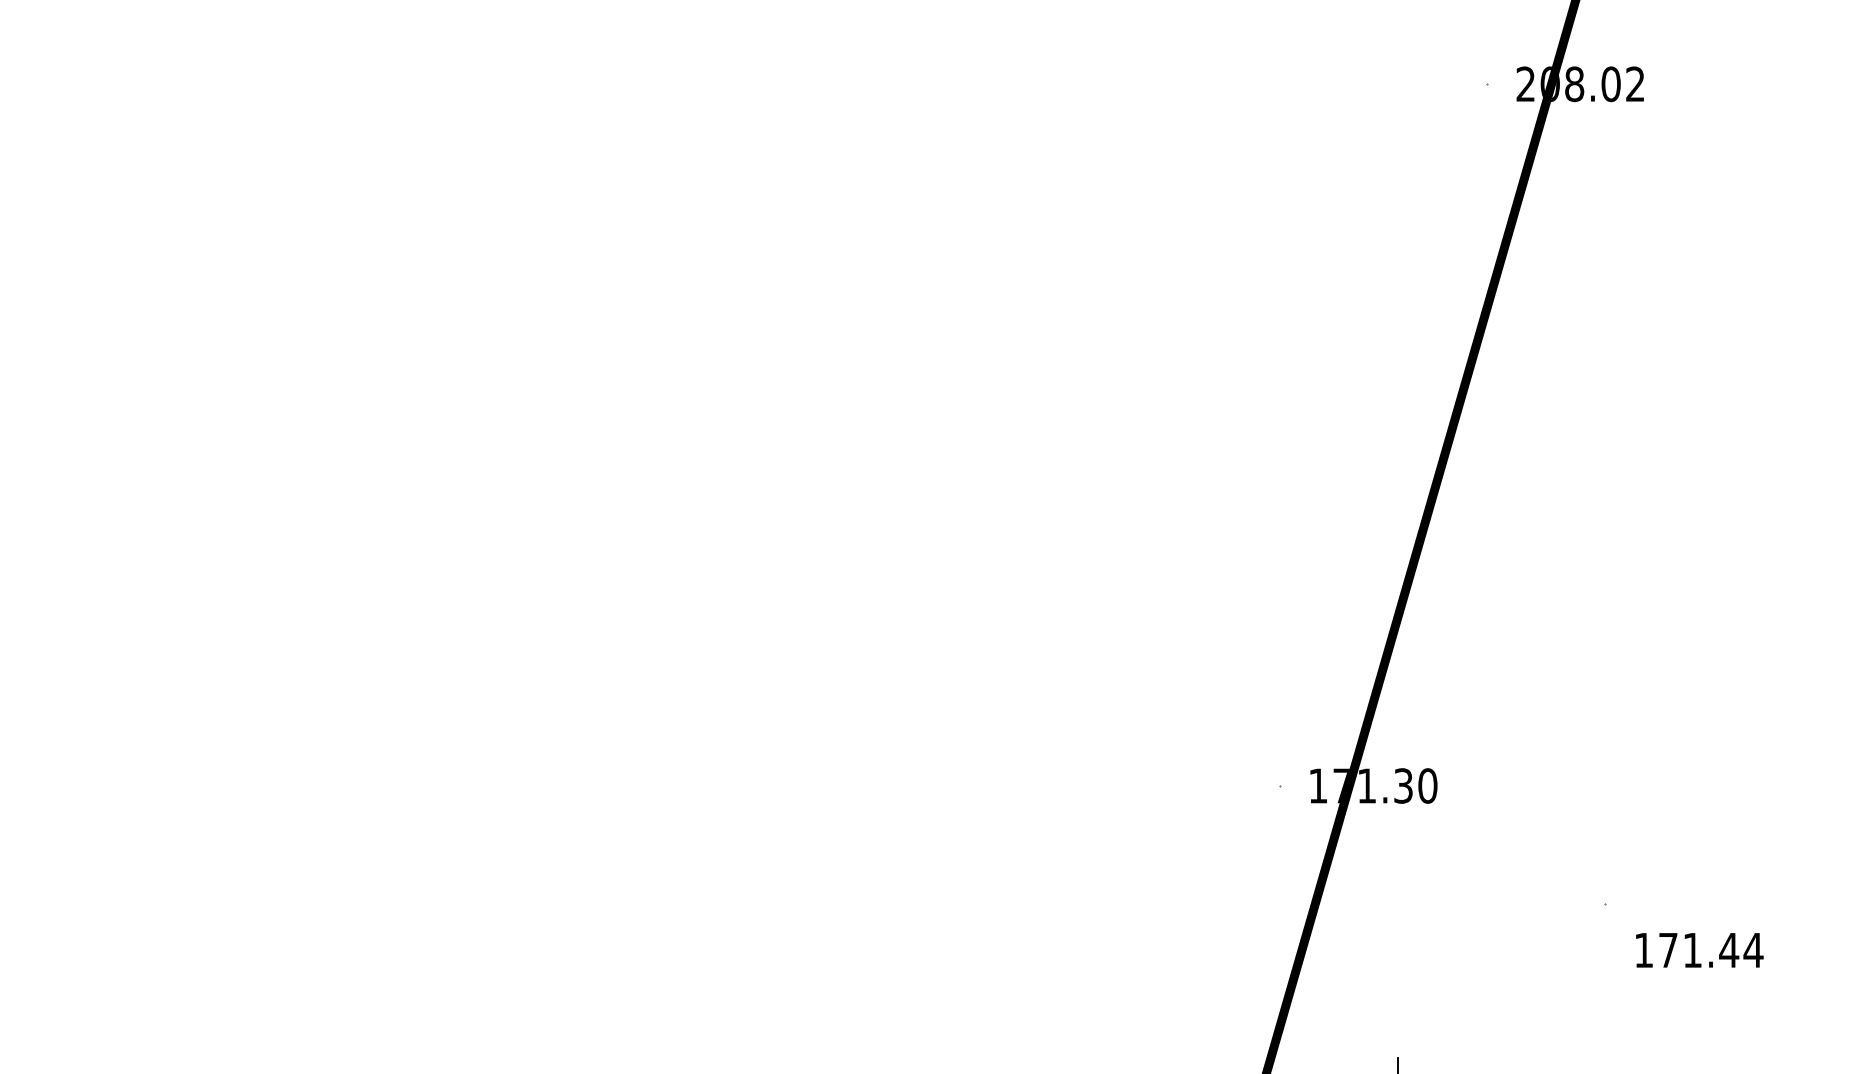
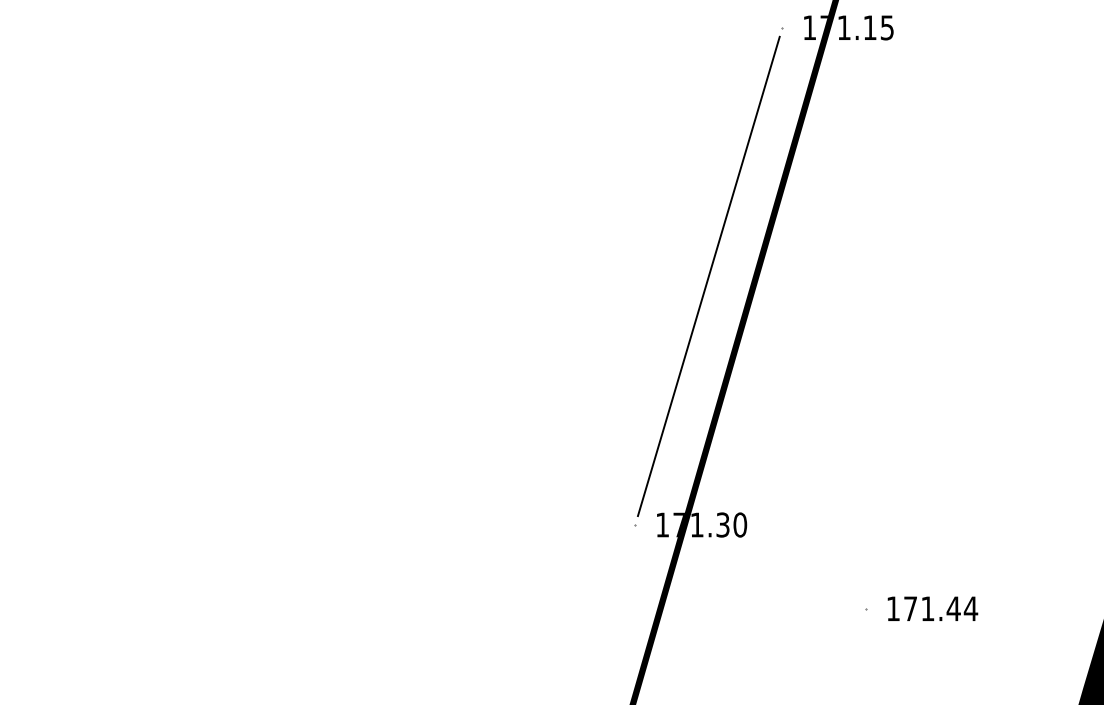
text: (1580, 84) -> (848, 28), 208.02 -> 171.15
line: (1383, 435) -> (708, 276), added
text: (1699, 950) -> (932, 608), moved

